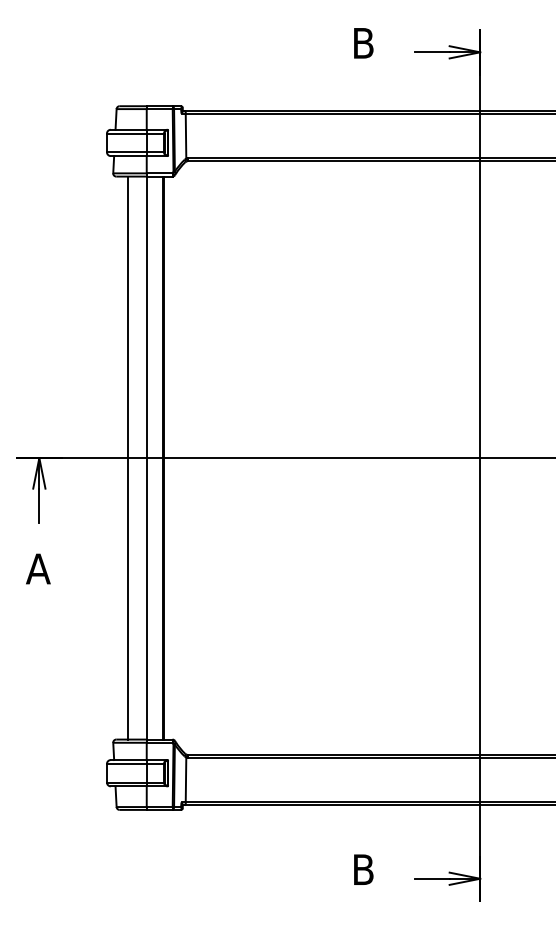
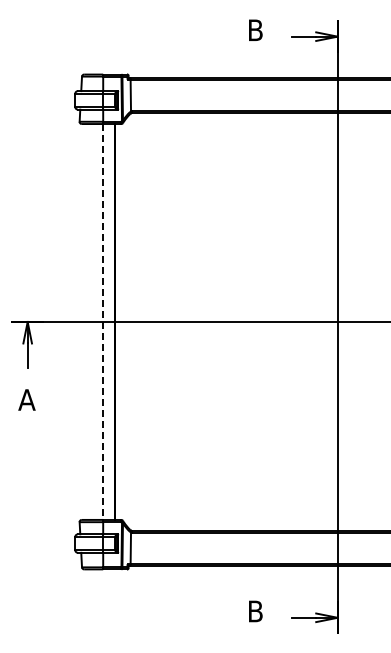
line: (128, 457) -> (90, 321), removed
line: (147, 457) -> (103, 321), solid -> dashed

